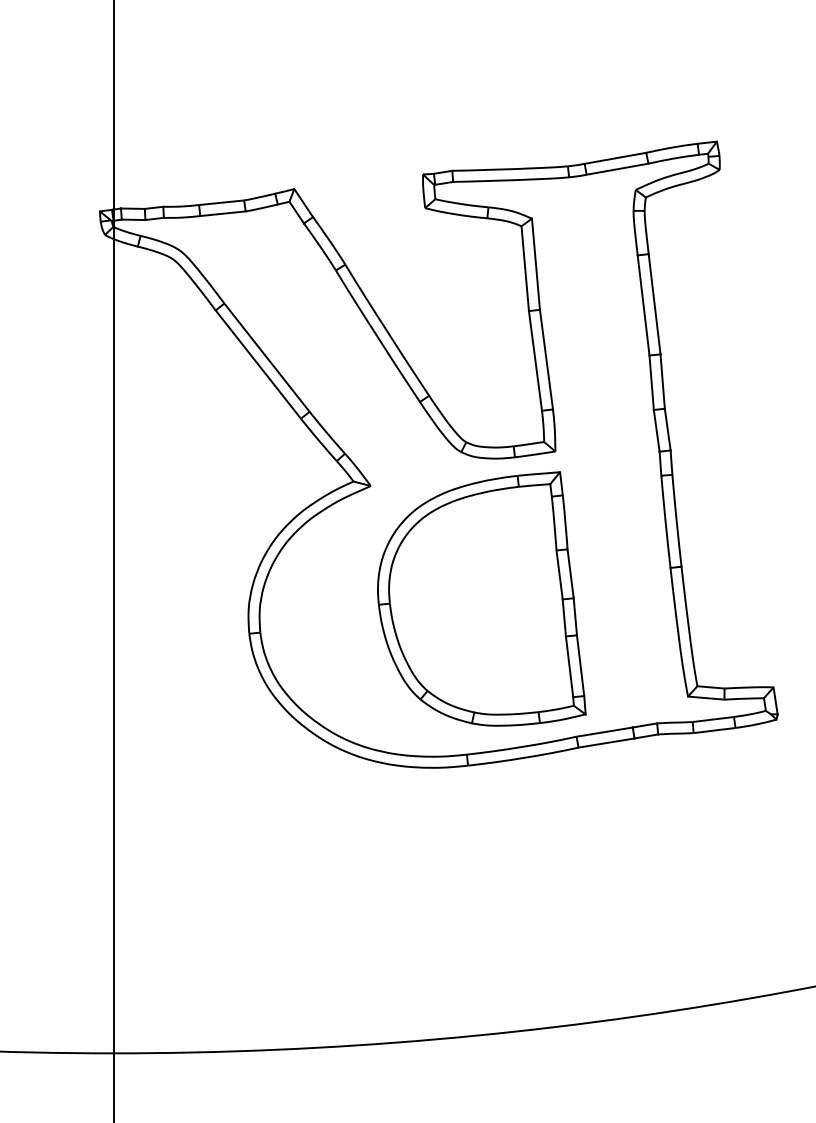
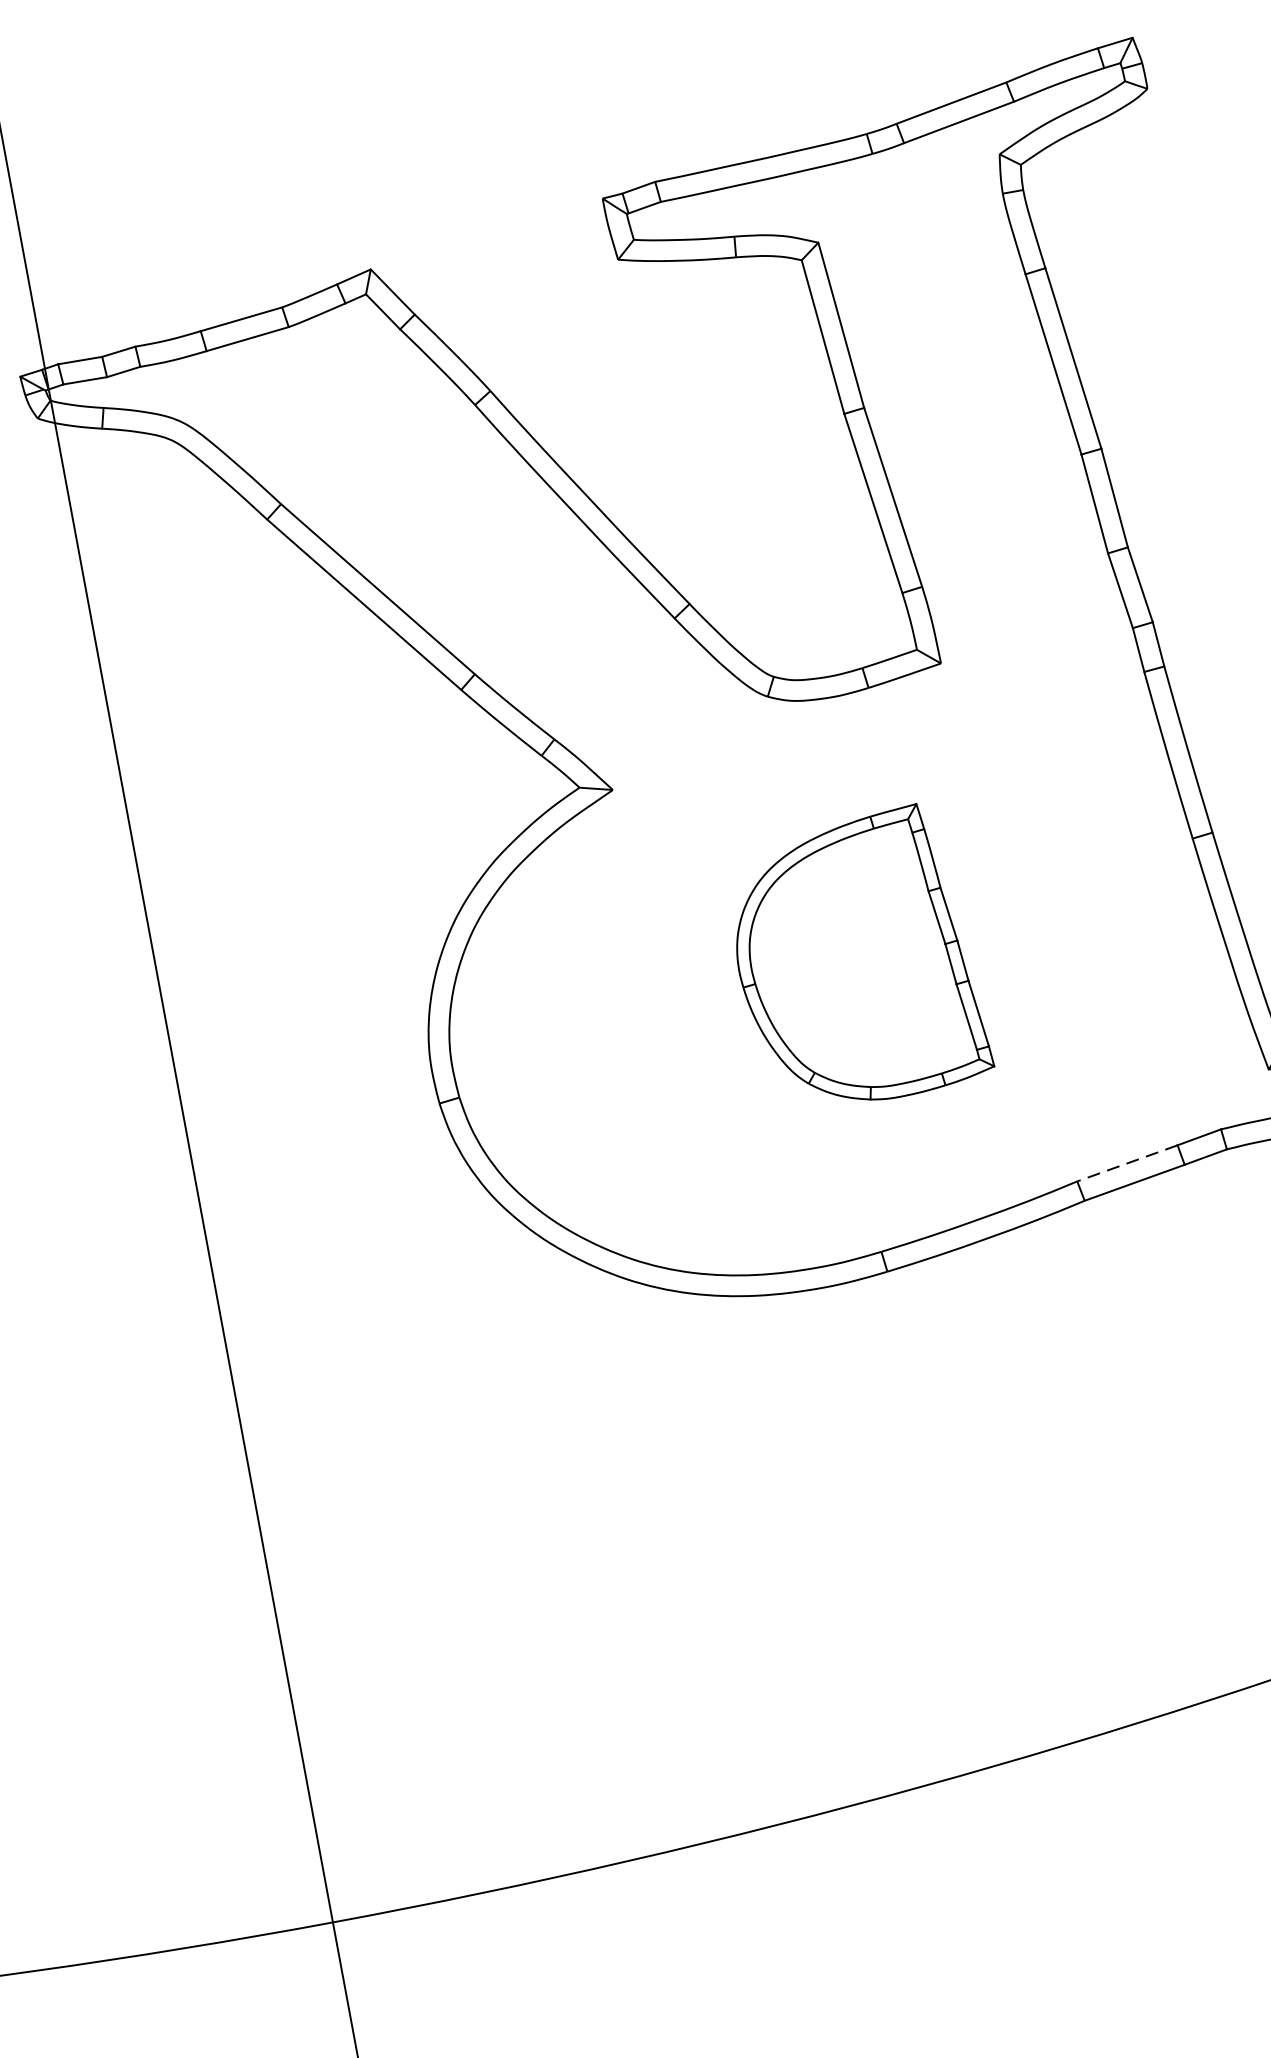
part: (481, 598) -> (855, 959), size x0.6
line: (604, 732) -> (1127, 1164), solid -> dashed

